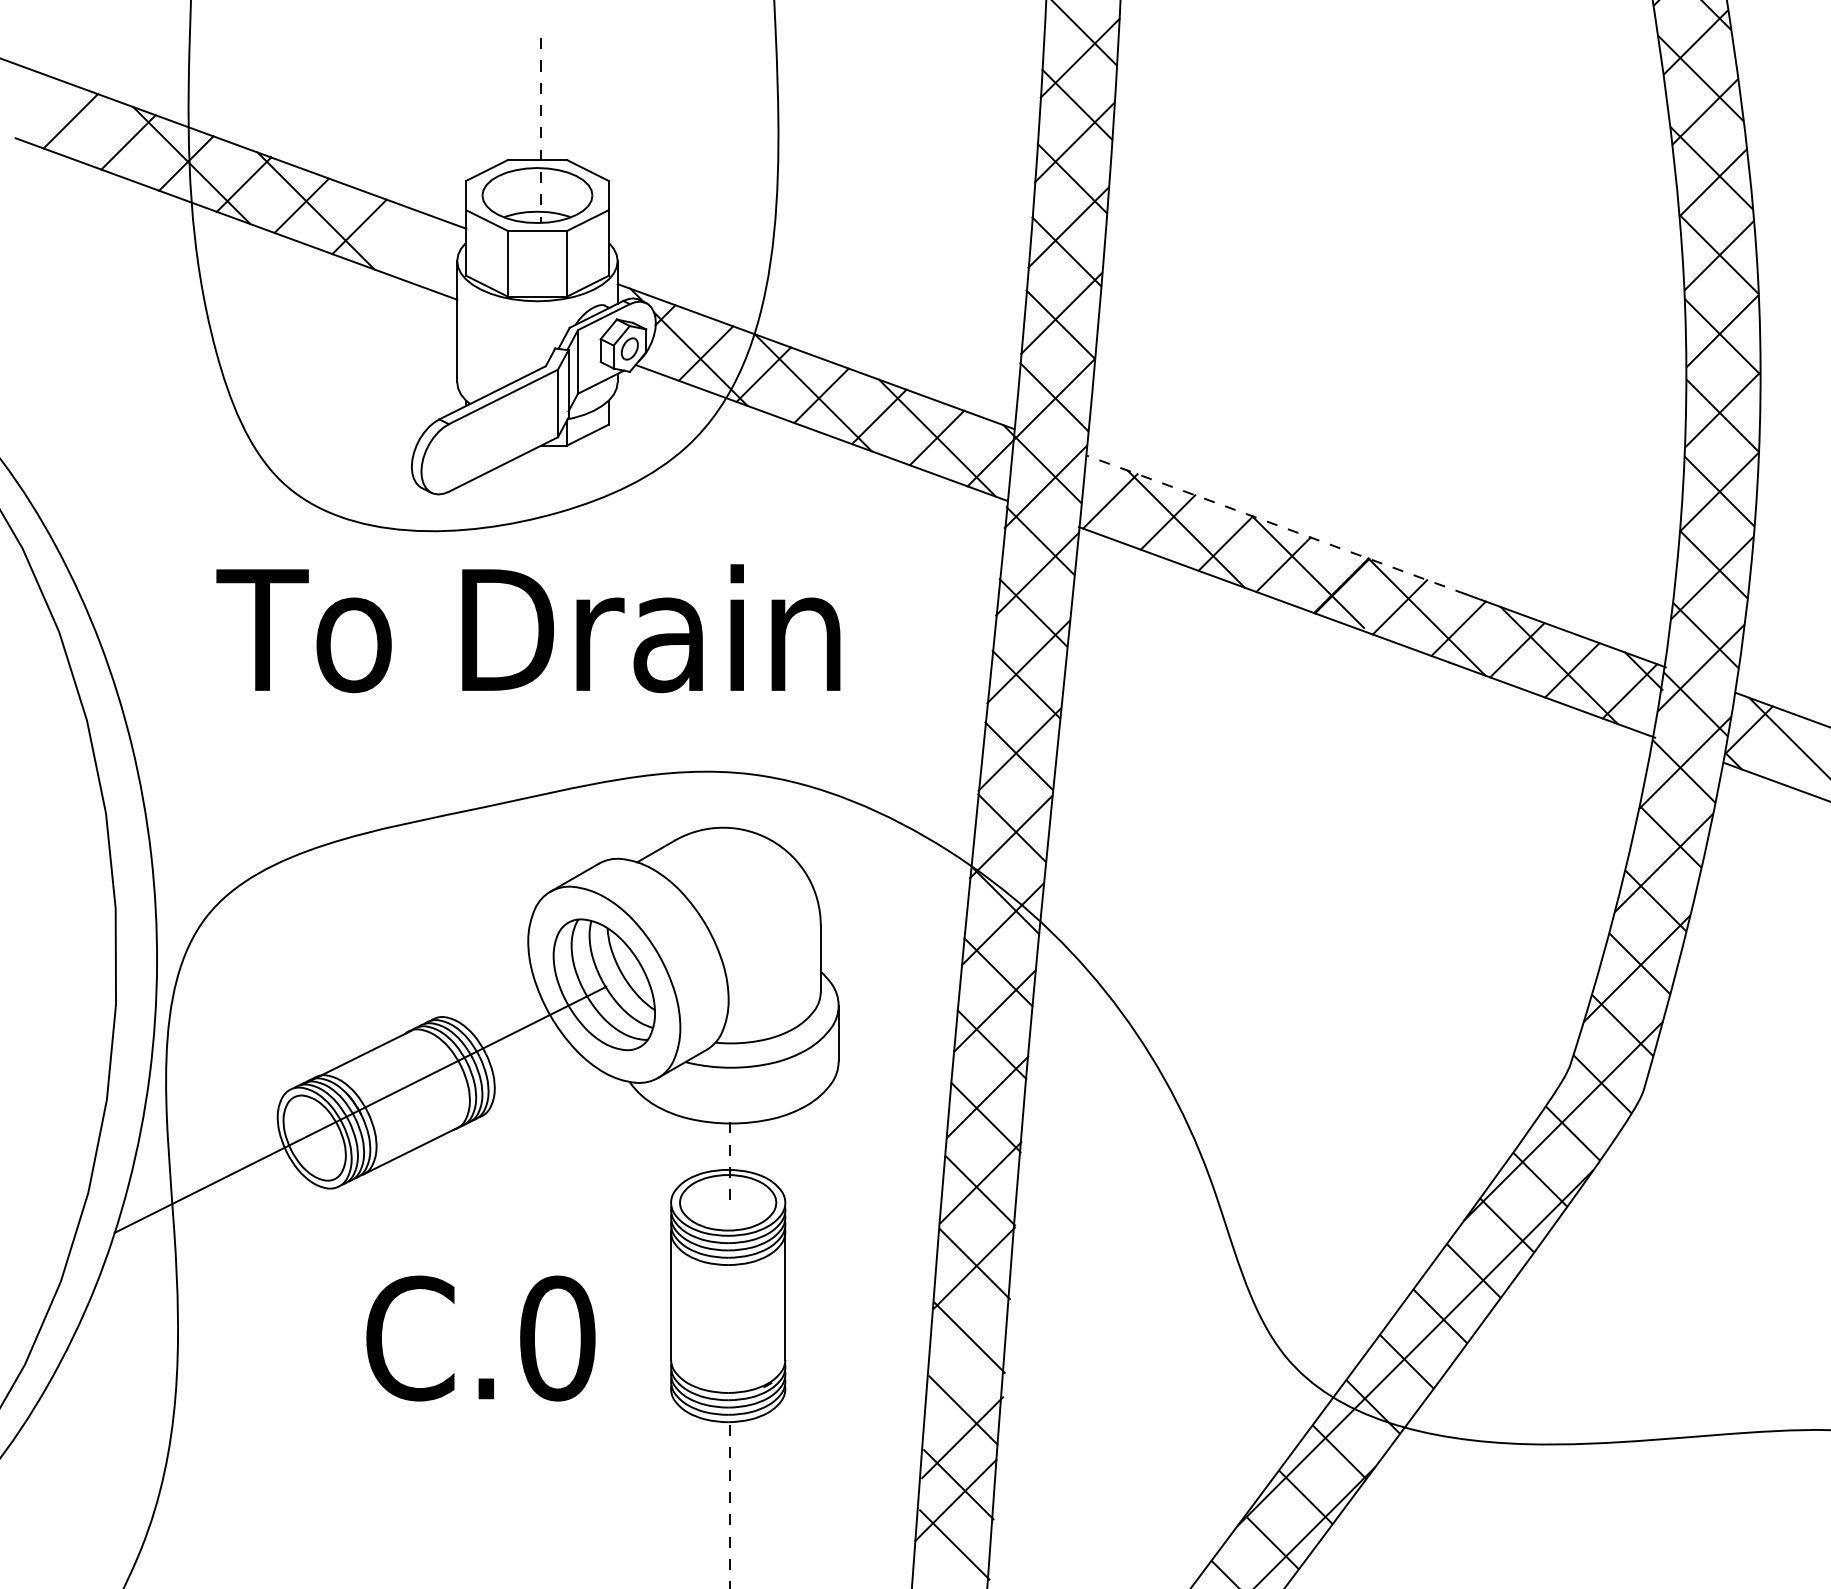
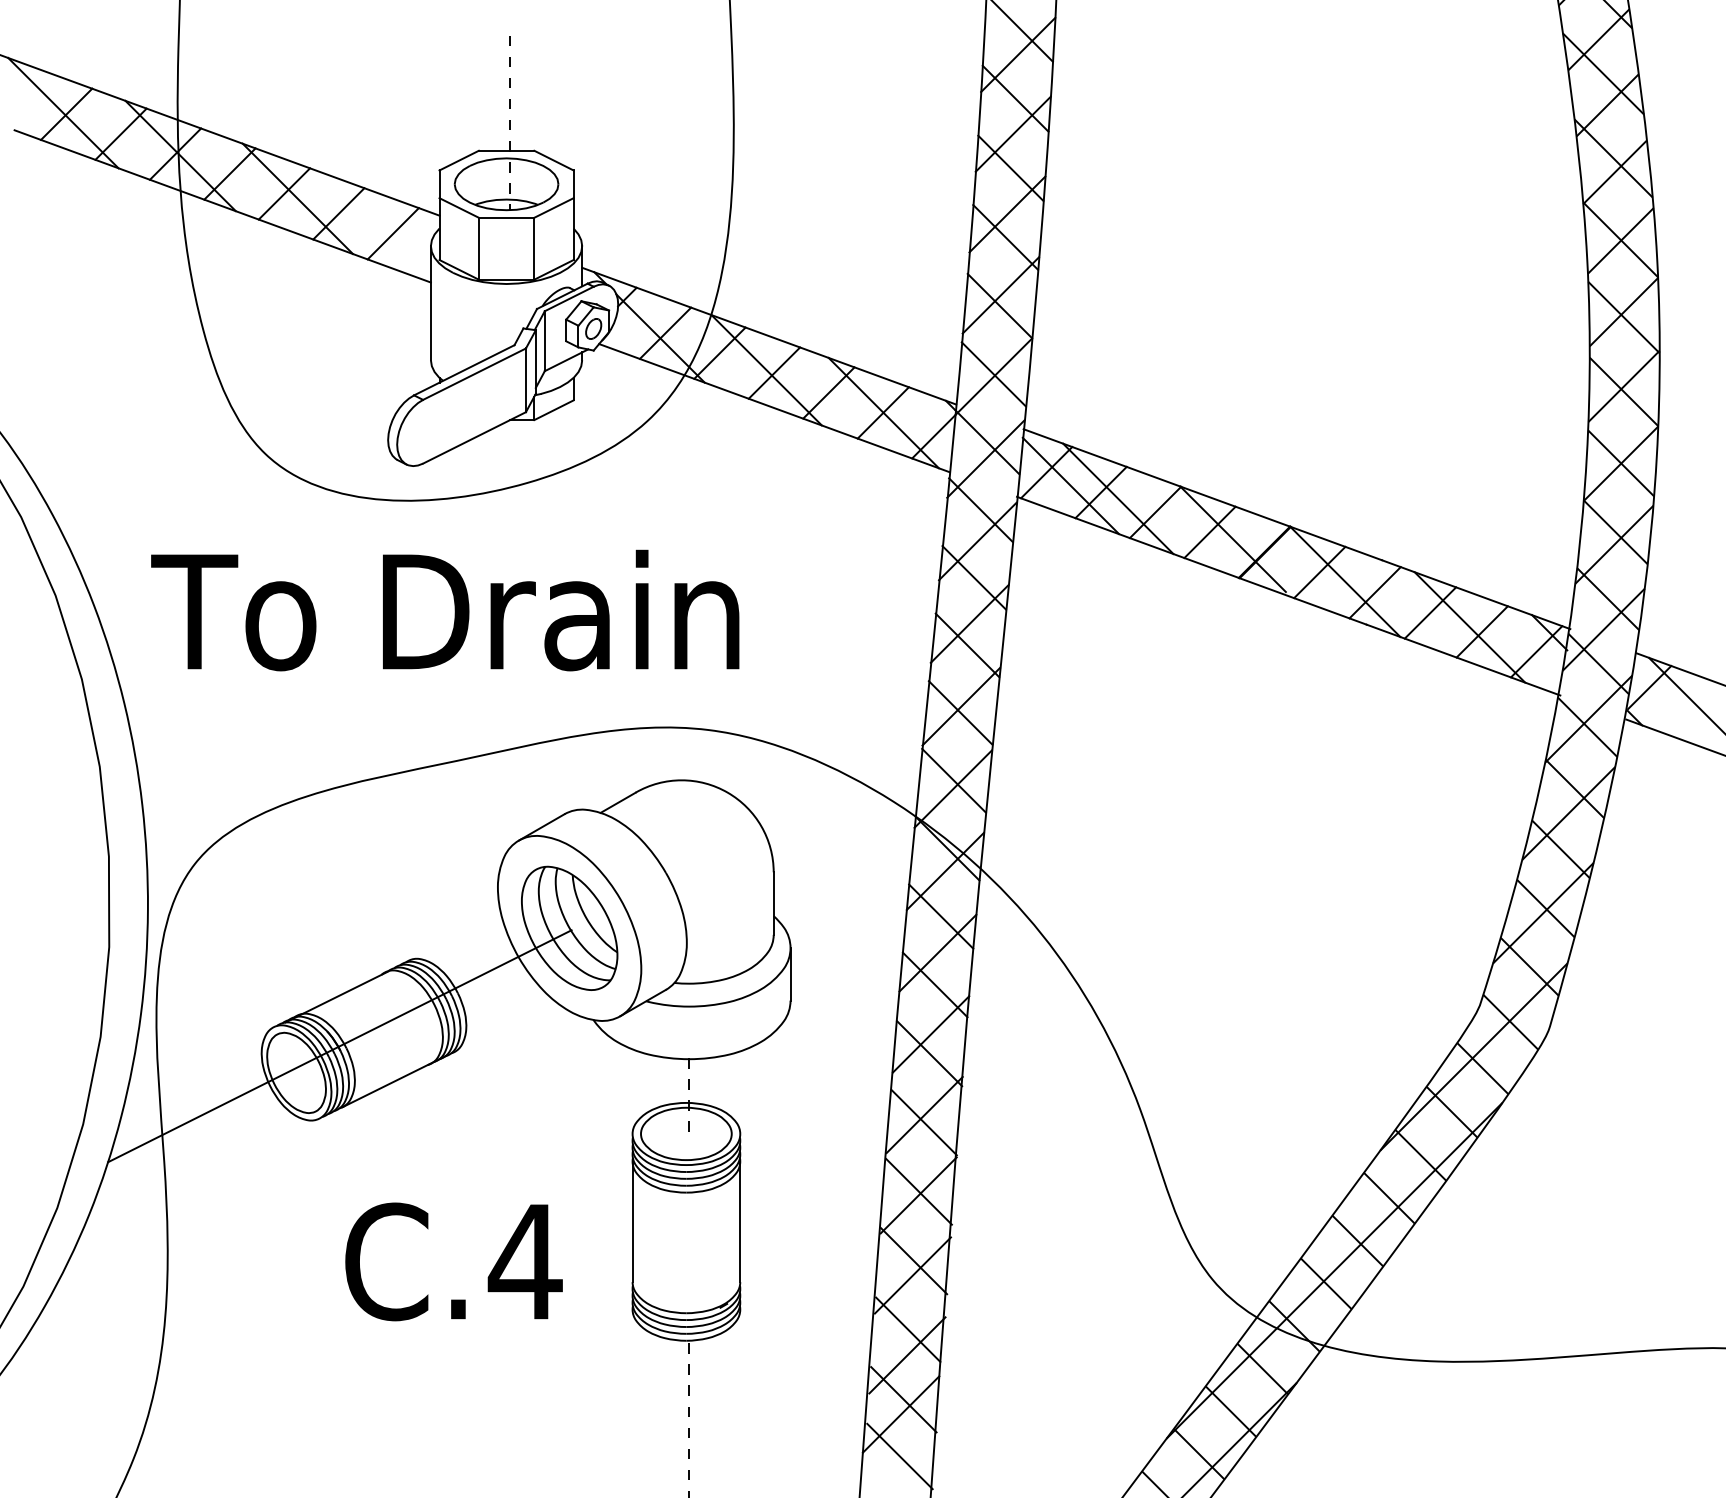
line: (66, 119) -> (62, 112), added
line: (417, 247) -> (393, 233), added
line: (1136, 515) -> (1071, 485), added
line: (1275, 524) -> (1202, 494), dashed -> solid
text: (528, 628) -> (445, 610), moved
text: (557, 1338) -> (525, 1261), C.0 -> C.4
line: (968, 1352) -> (912, 1275), added

